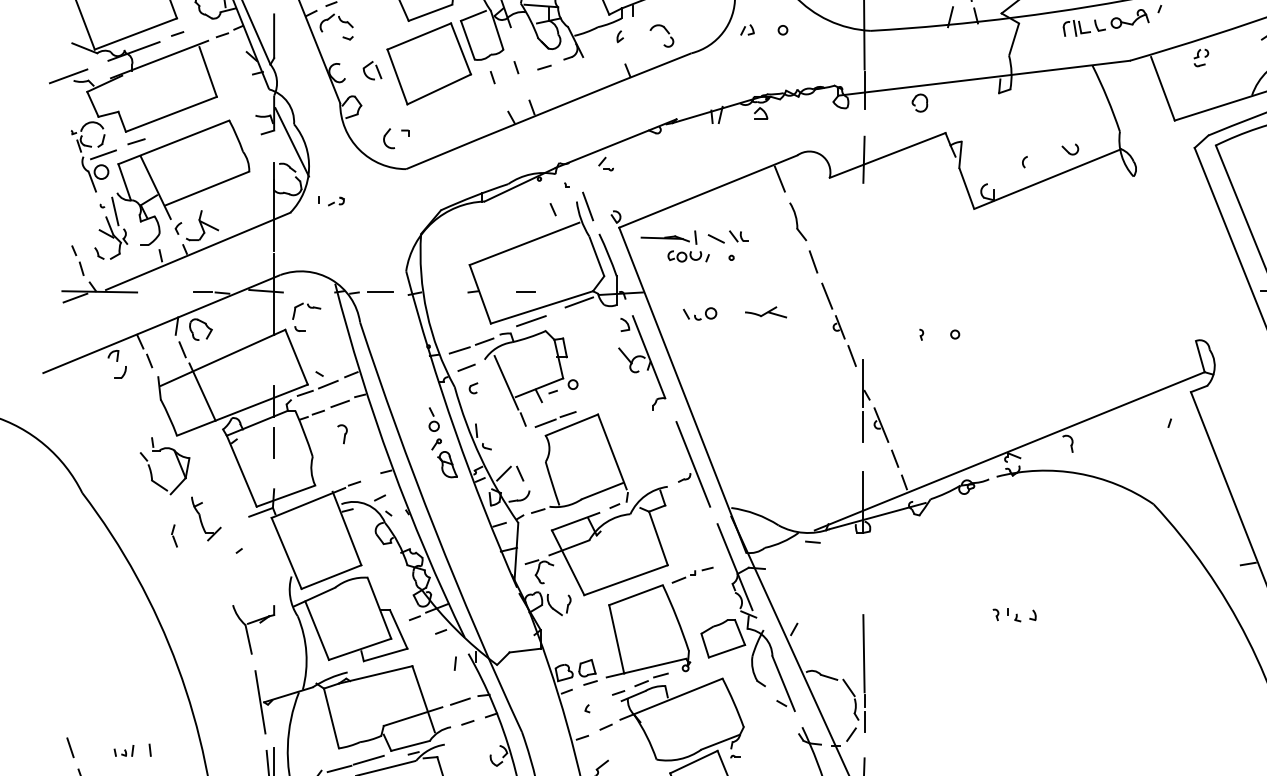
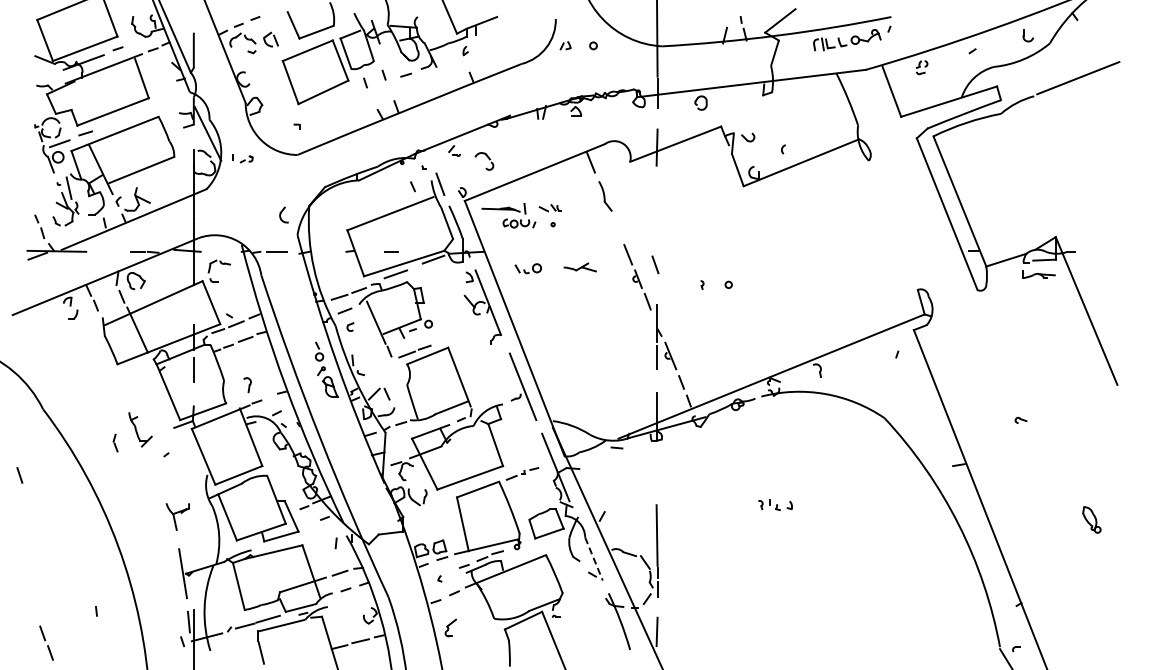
part: (662, 36) -> (484, 161), moved
part: (371, 70) -> (270, 39), moved
line: (68, 75) -> (32, 81), removed
part: (388, 137) -> (283, 214), moved
part: (1070, 149) -> (748, 137), moved
part: (331, 200) -> (242, 158), moved
part: (728, 236) -> (550, 207), size x0.7
line: (813, 261) -> (655, 264), moved
part: (342, 434) -> (247, 385), moved
part: (178, 463) -> (118, 386), removed
part: (253, 629) -> (177, 516), size x0.7
line: (784, 684) -> (594, 559), solid -> dashed
line: (70, 747) -> (19, 475), moved
part: (123, 750) -> (75, 611), removed

